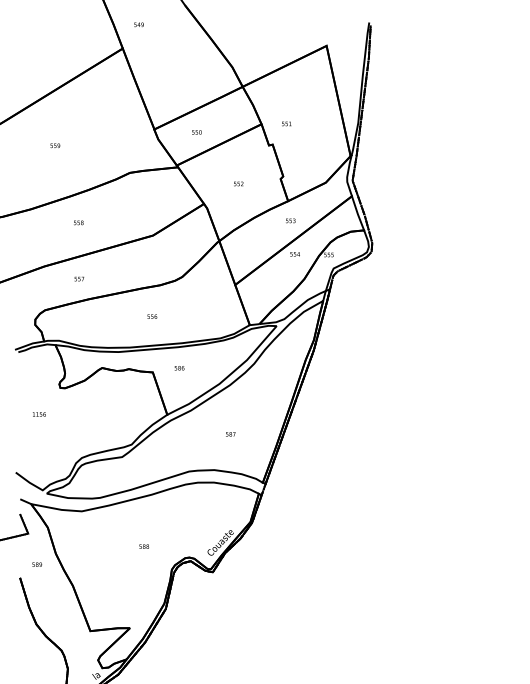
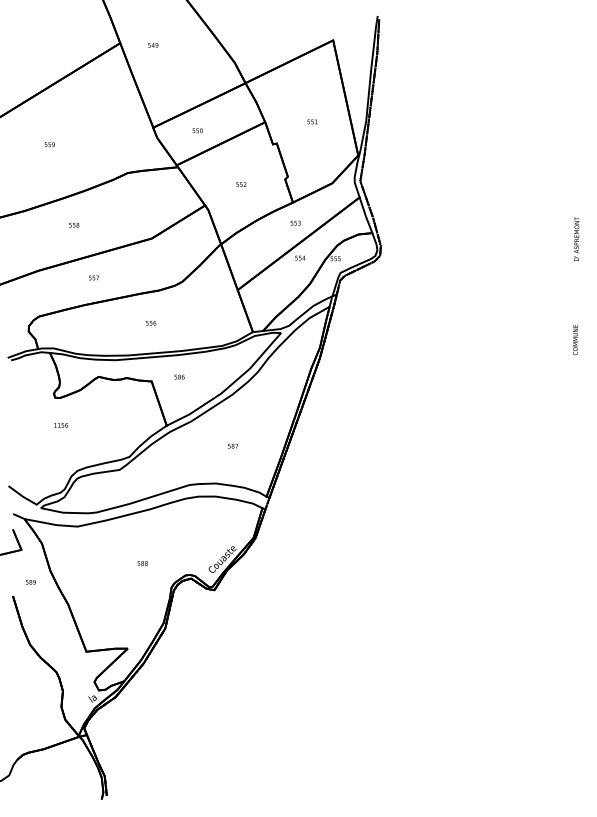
text: (139, 24) -> (153, 45), moved
text: (286, 123) -> (312, 121), moved
text: (78, 278) -> (93, 277), moved
text: (38, 414) -> (60, 425), moved

